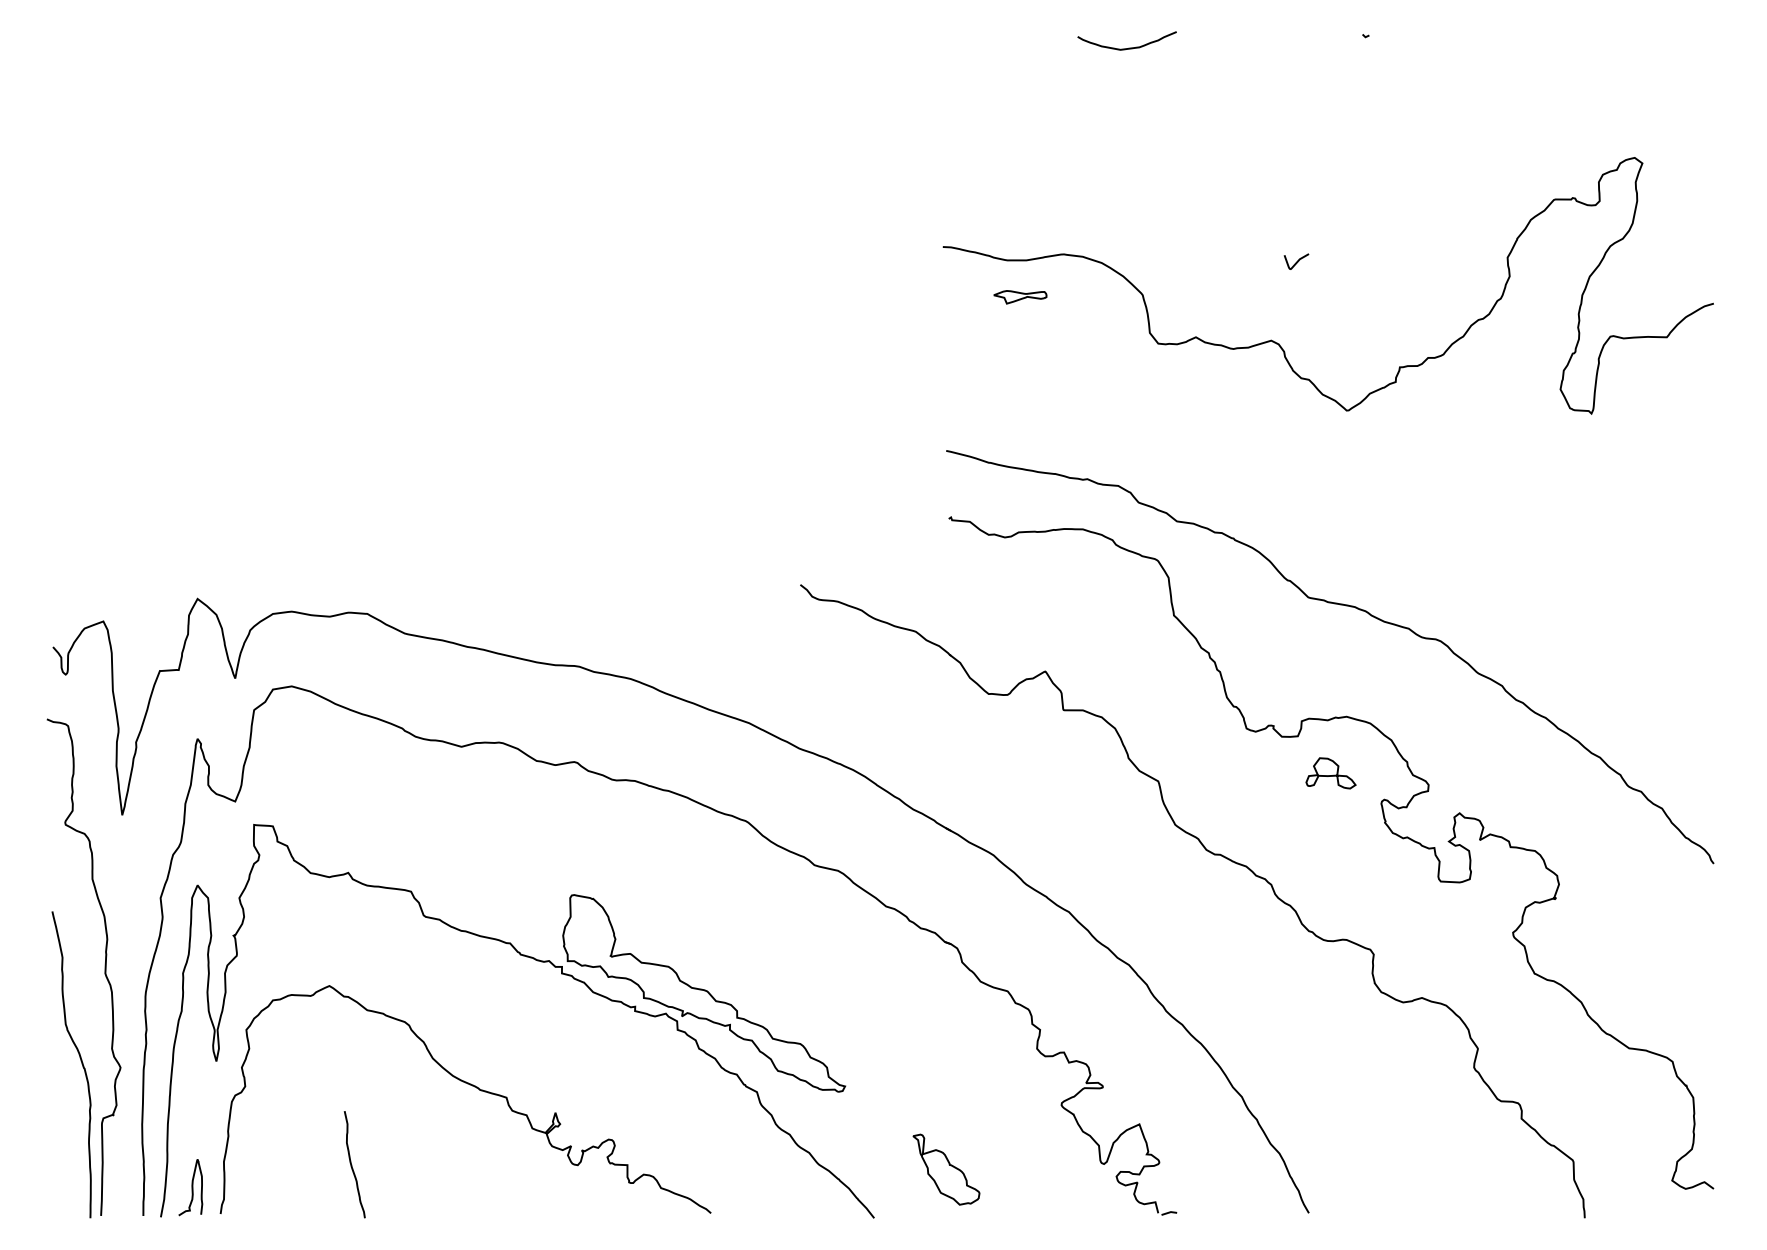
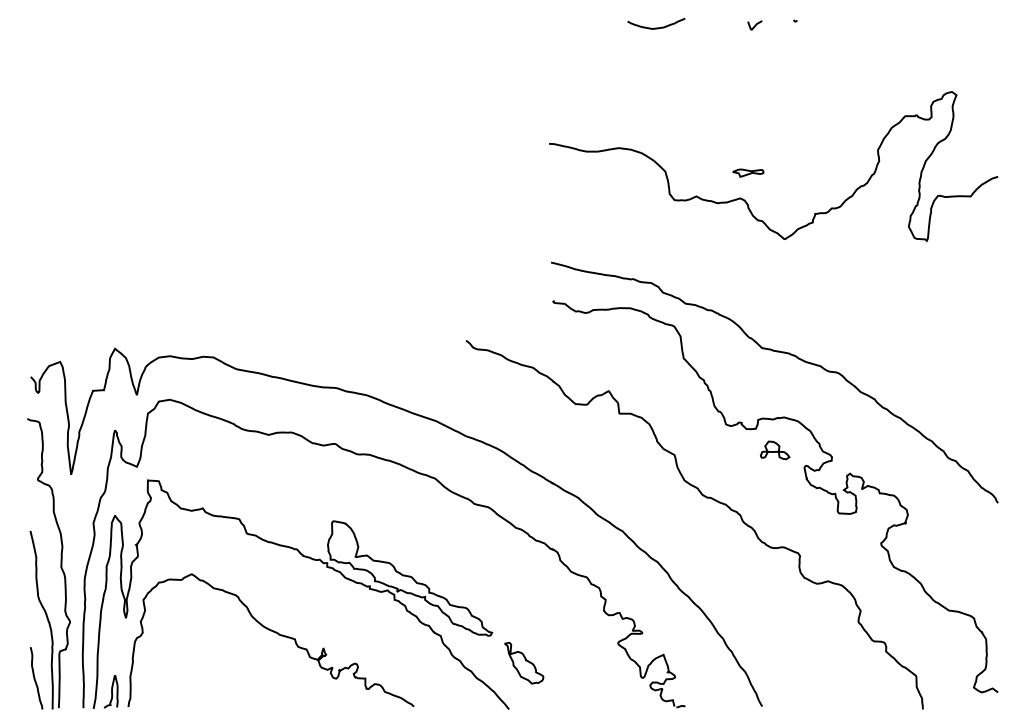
curve: (1295, 261) -> (754, 25), moved
part: (1020, 296) -> (748, 172), moved
curve: (352, 1164) -> (35, 678), moved
part: (947, 1170) -> (524, 663), moved

